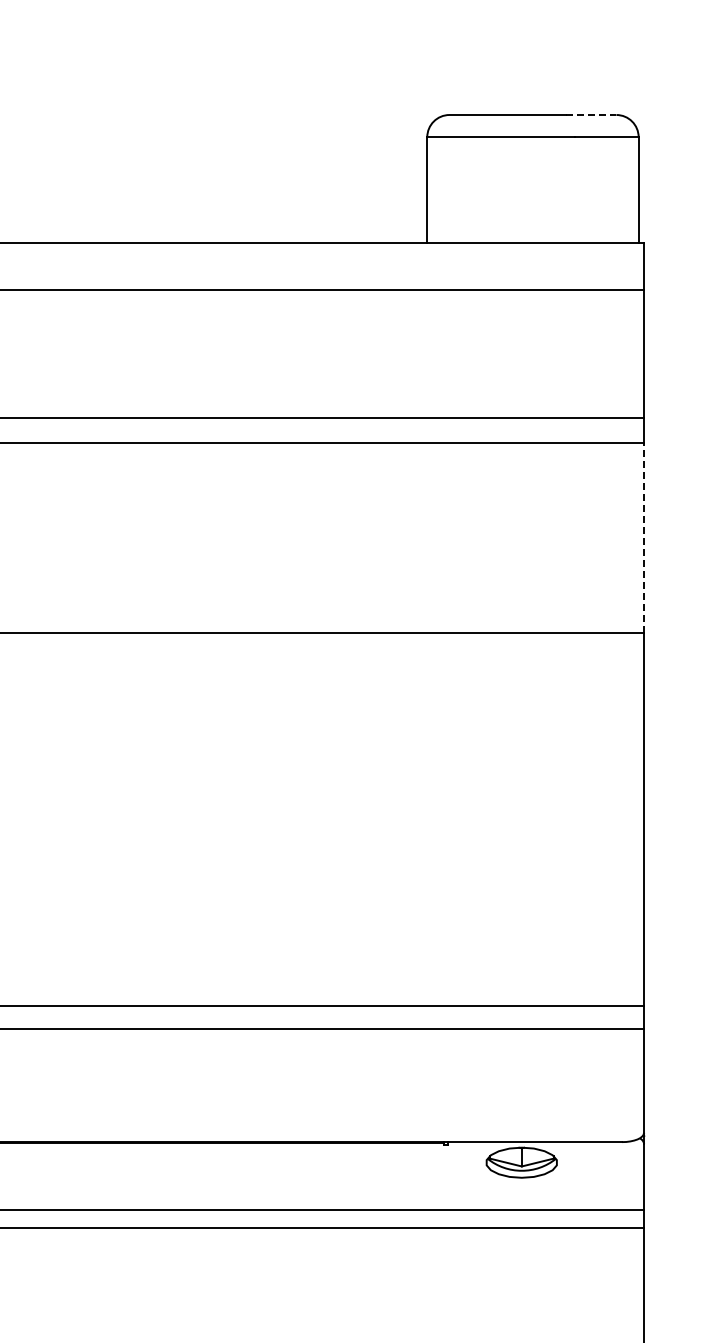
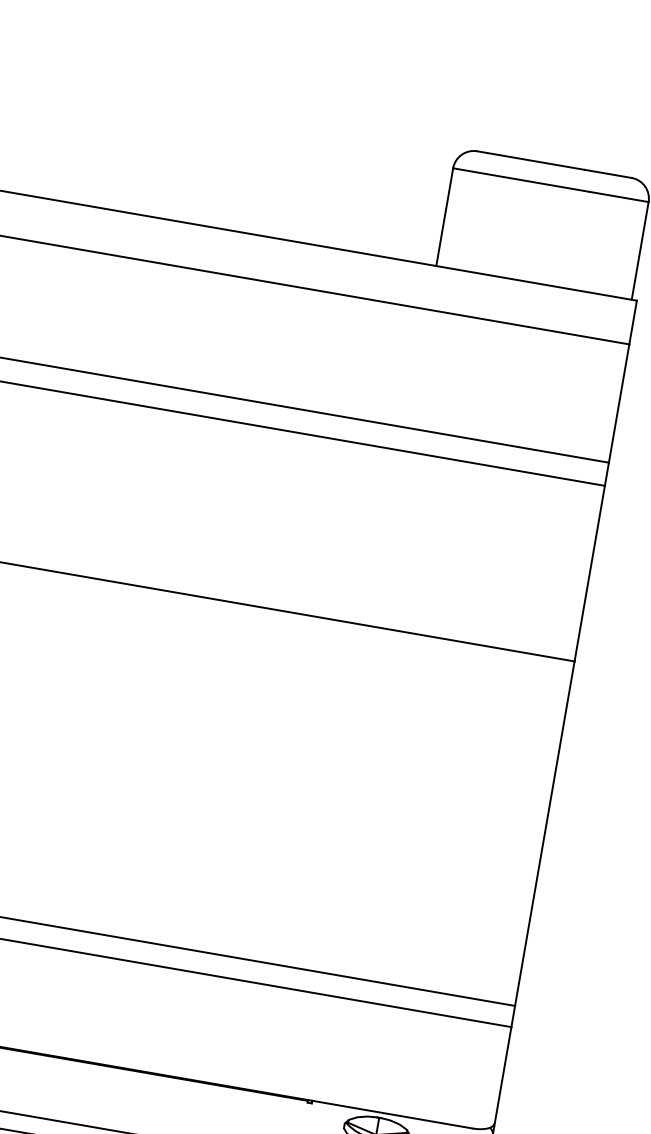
line: (591, 115) -> (608, 174), dashed -> solid
line: (644, 538) -> (589, 573), dashed -> solid

